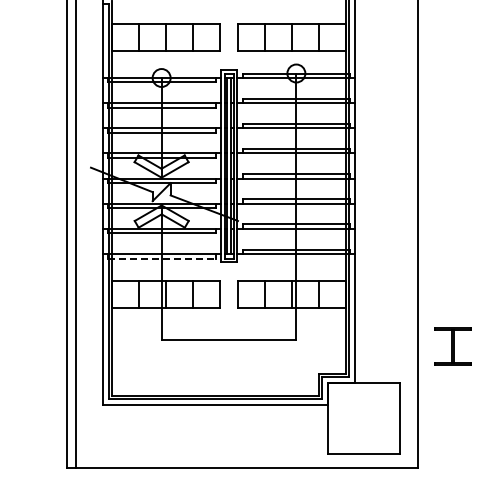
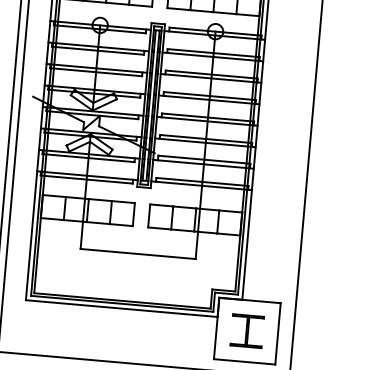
line: (161, 258) -> (86, 179), dashed -> solid
part: (452, 346) -> (247, 331), moved

